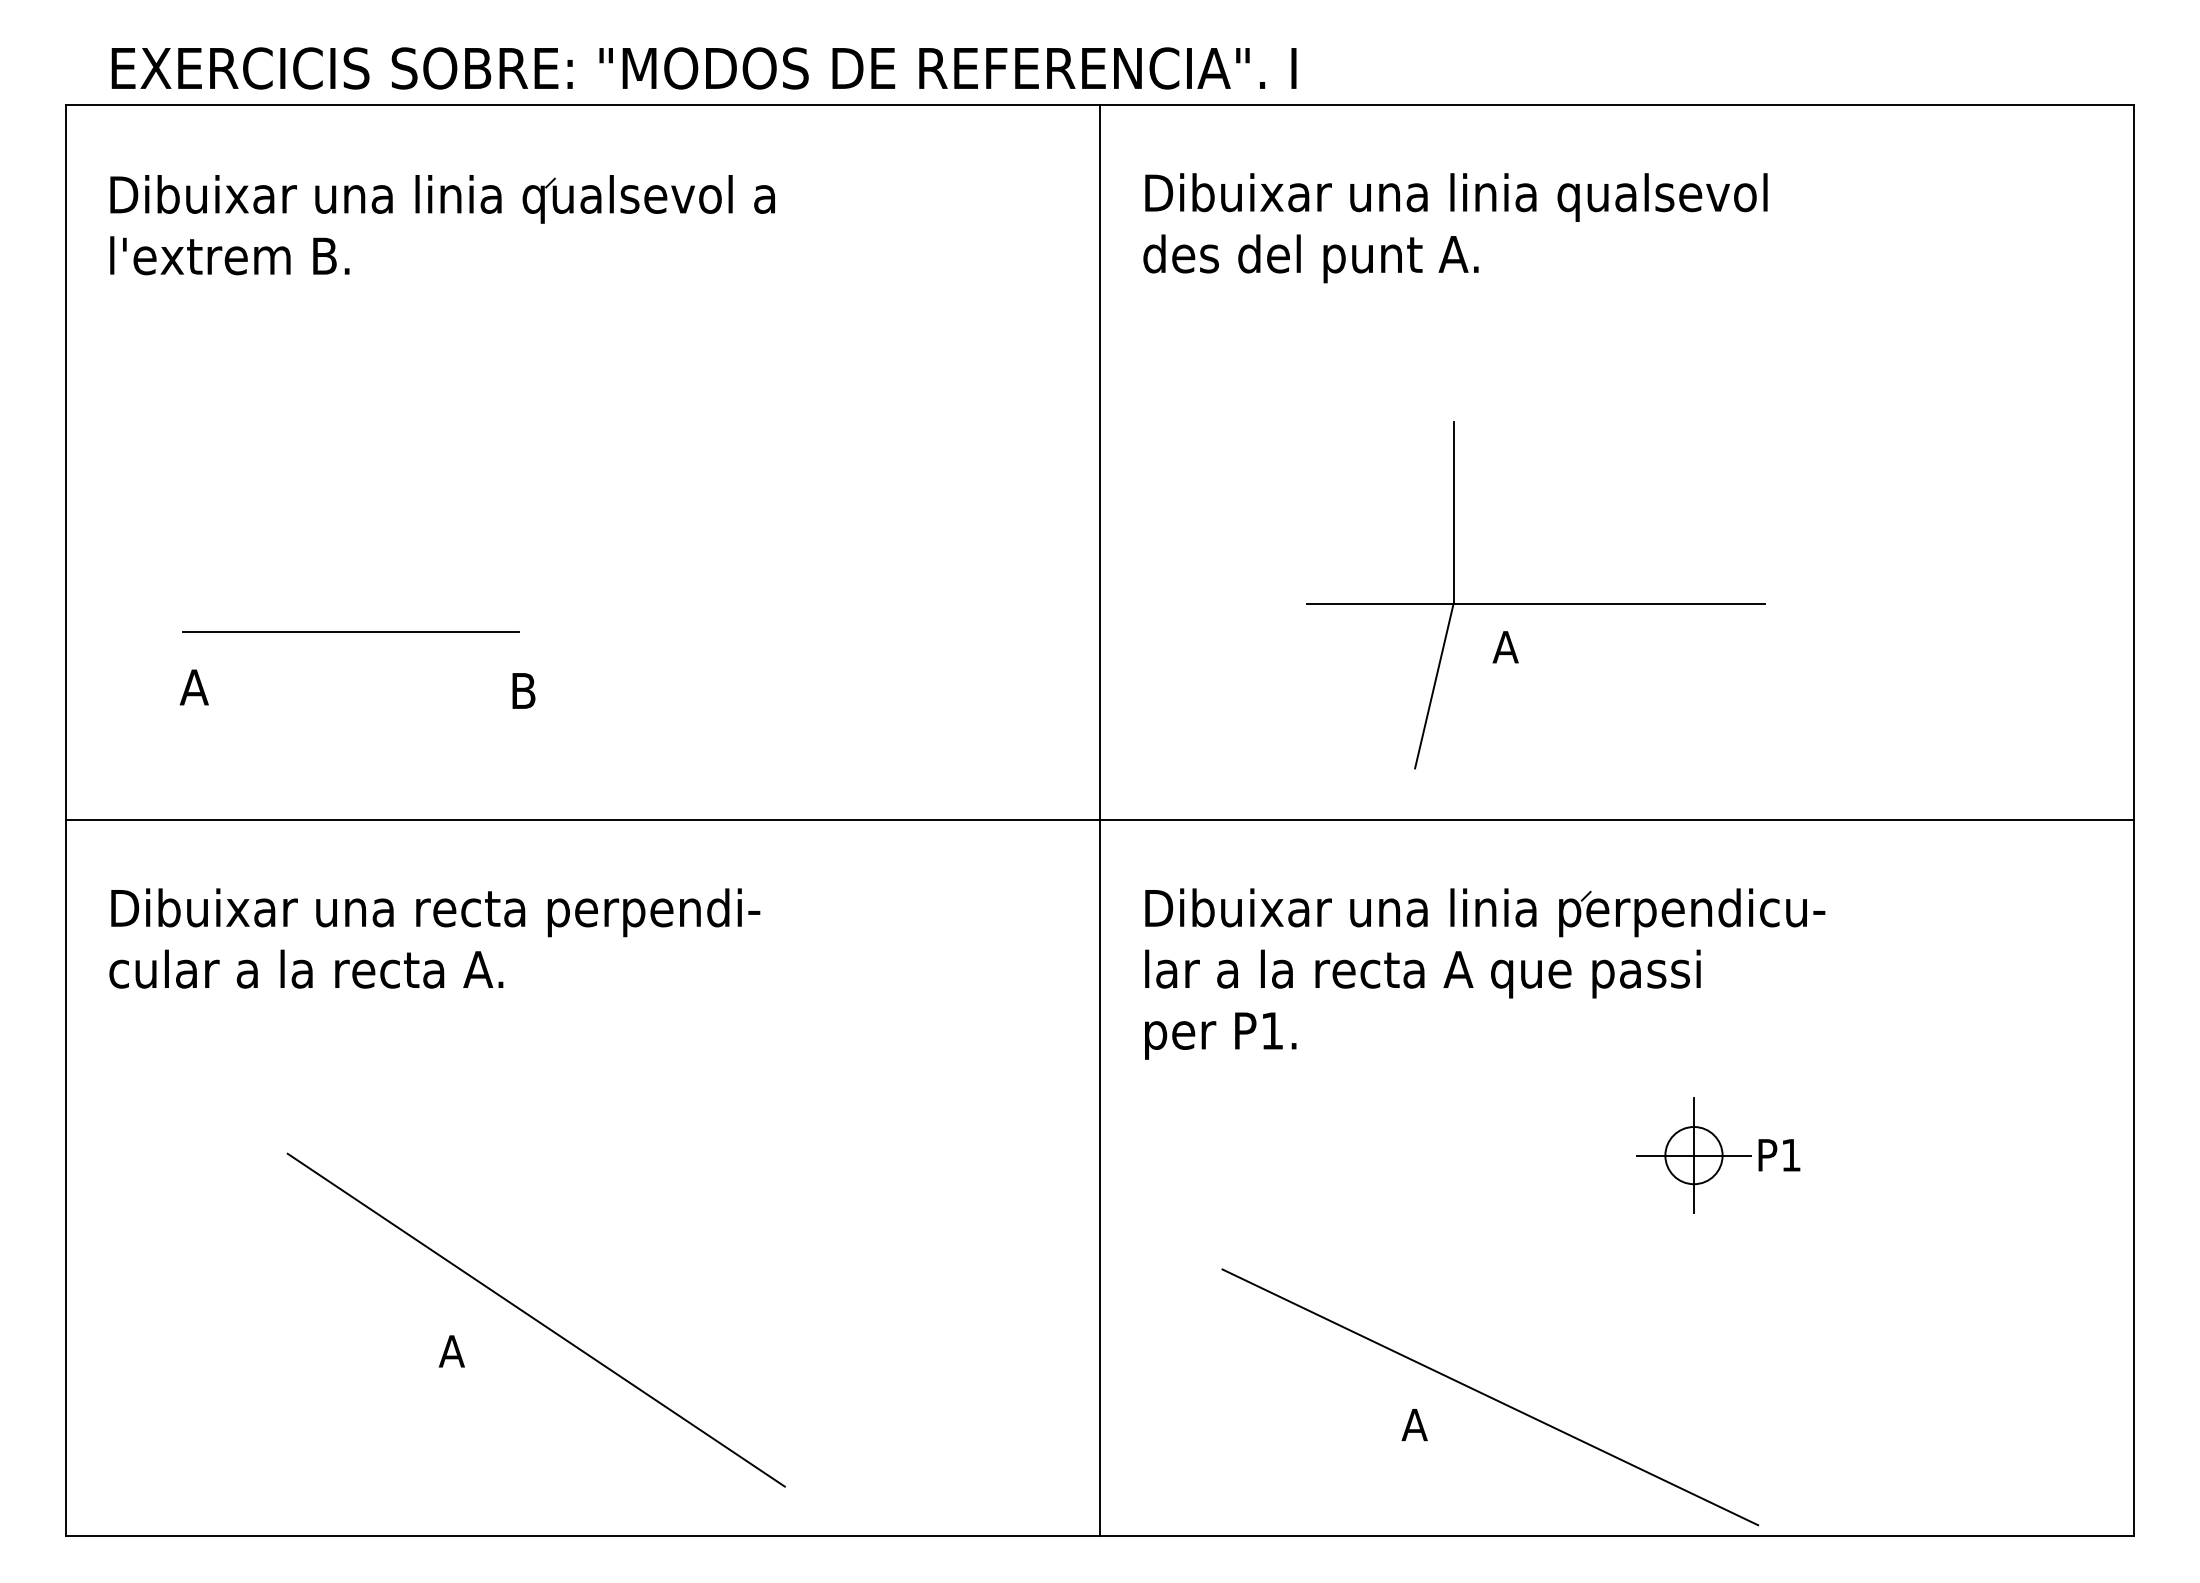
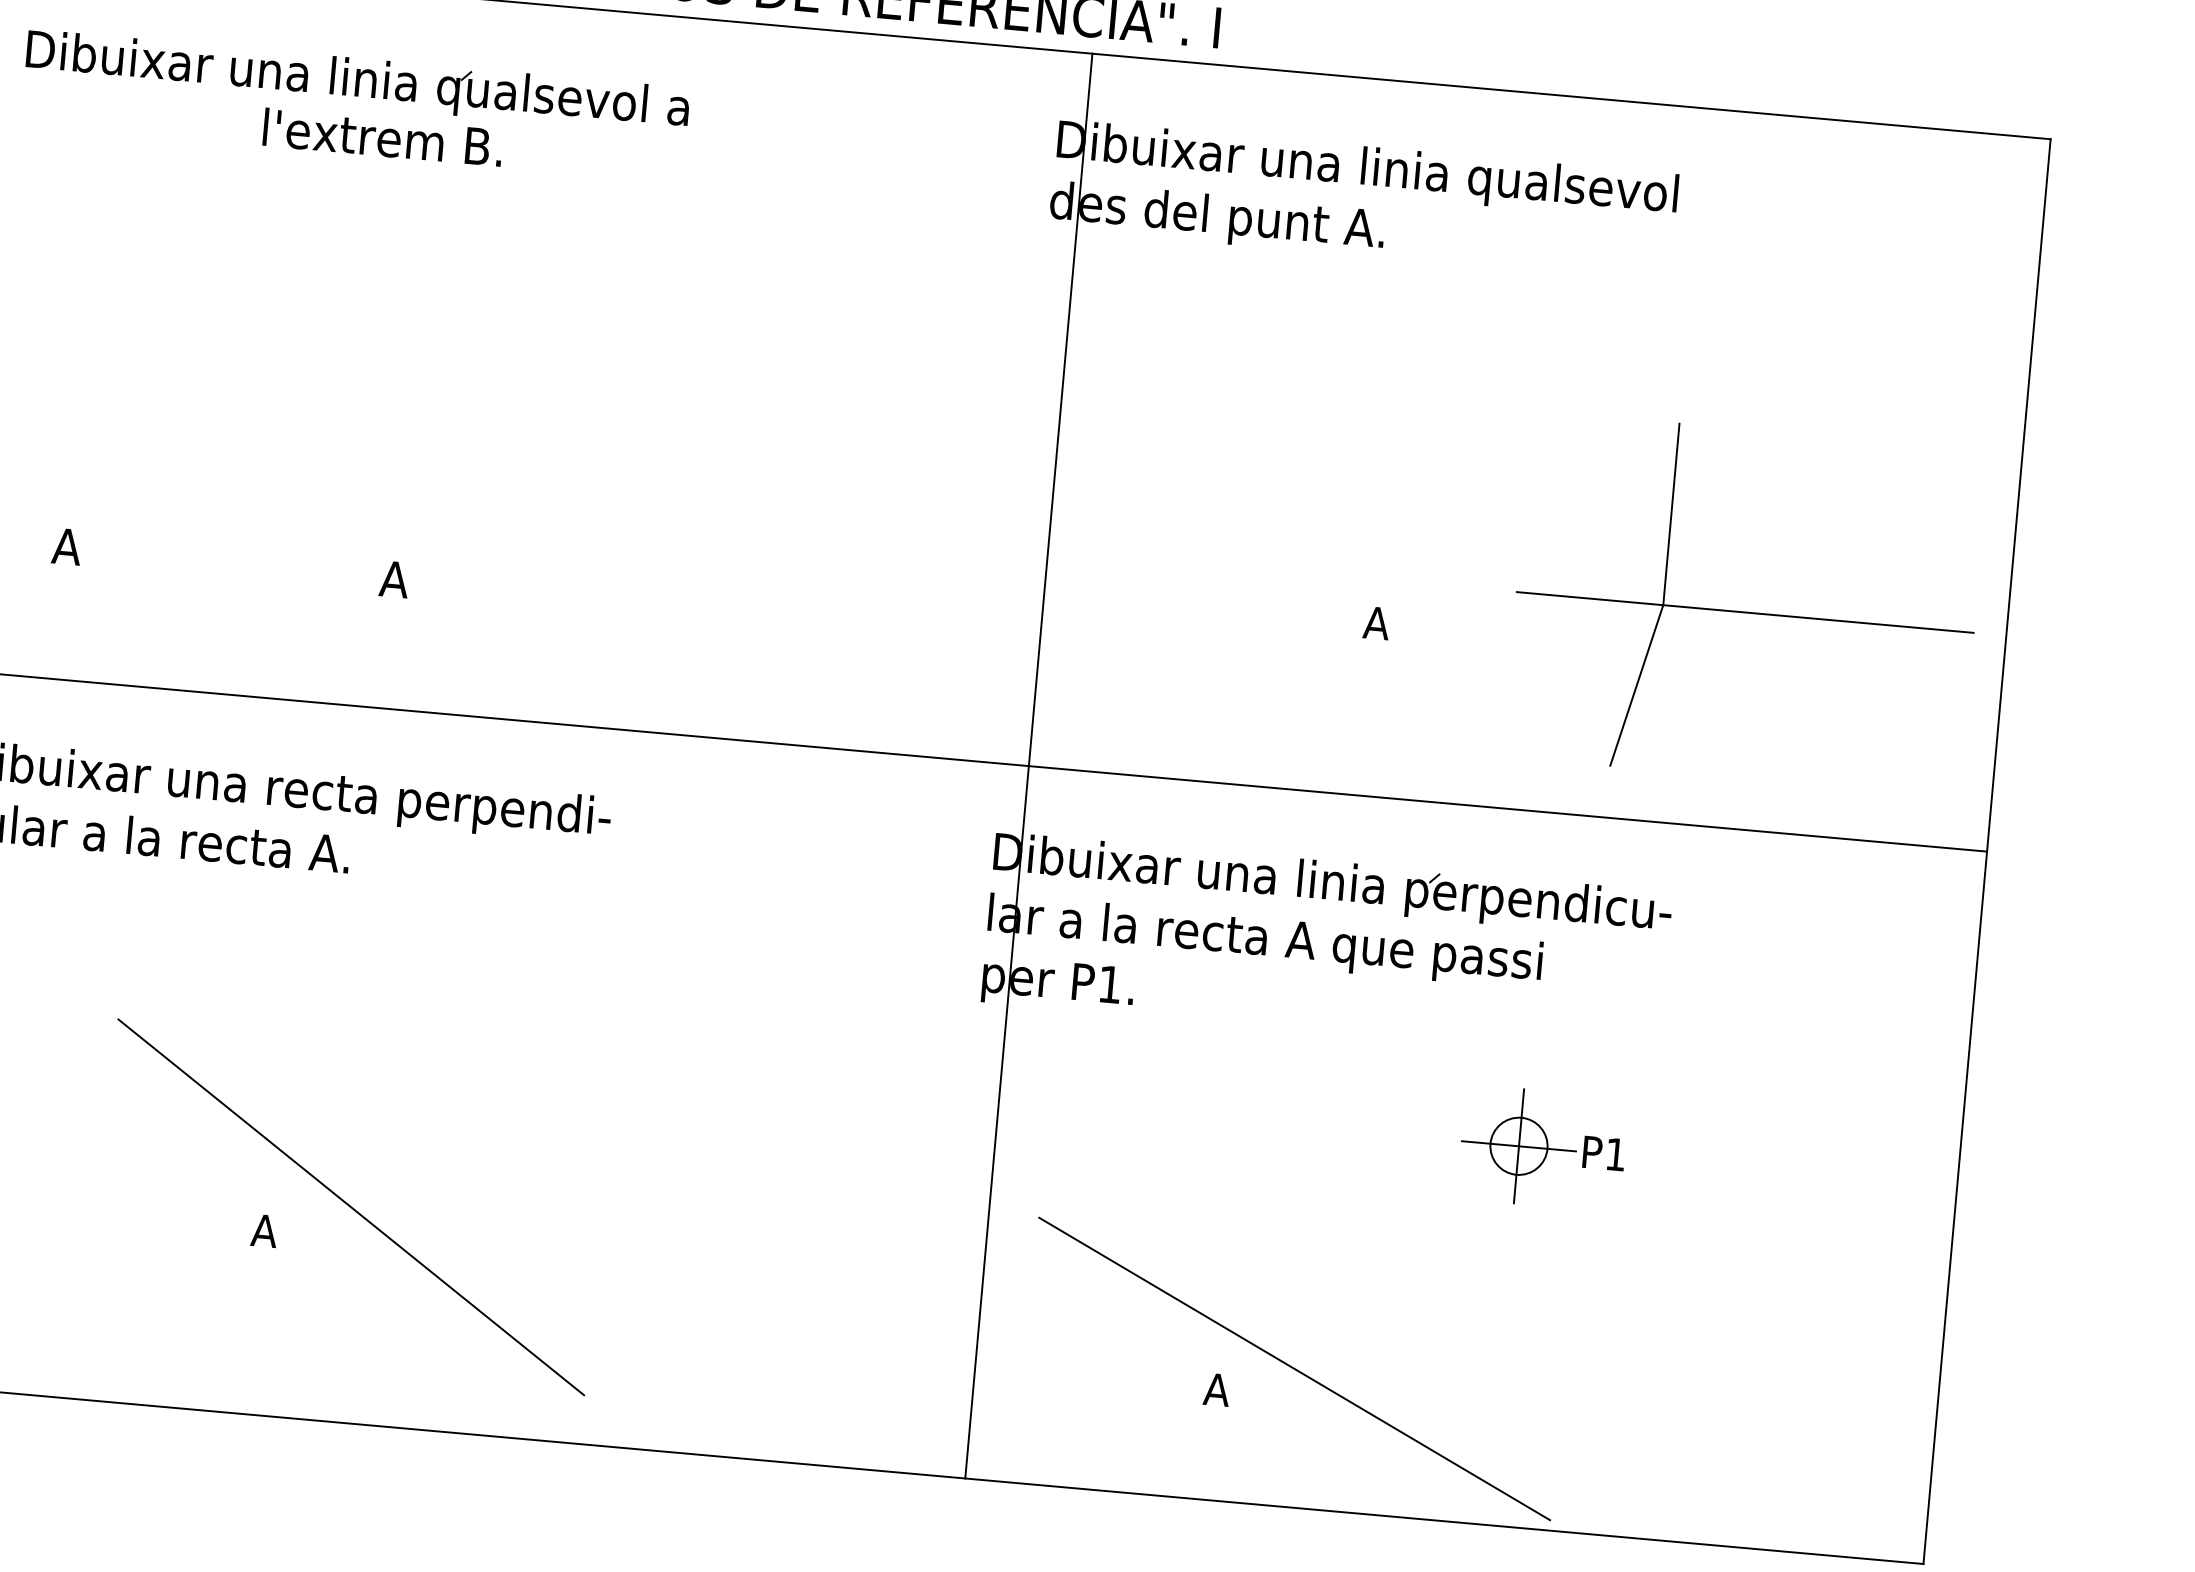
text: (229, 255) -> (382, 137), moved
part: (1535, 603) -> (1744, 612), moved
line: (350, 631) -> (227, 504), removed
text: (522, 690) -> (393, 578), B -> A
line: (1100, 820) -> (1029, 766), moved

